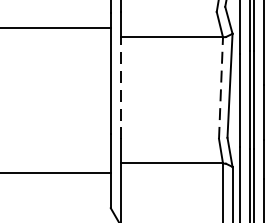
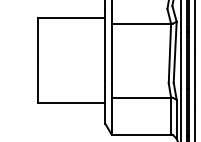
line: (121, 87) -> (111, 53), dashed -> solid
line: (220, 87) -> (169, 53), dashed -> solid

